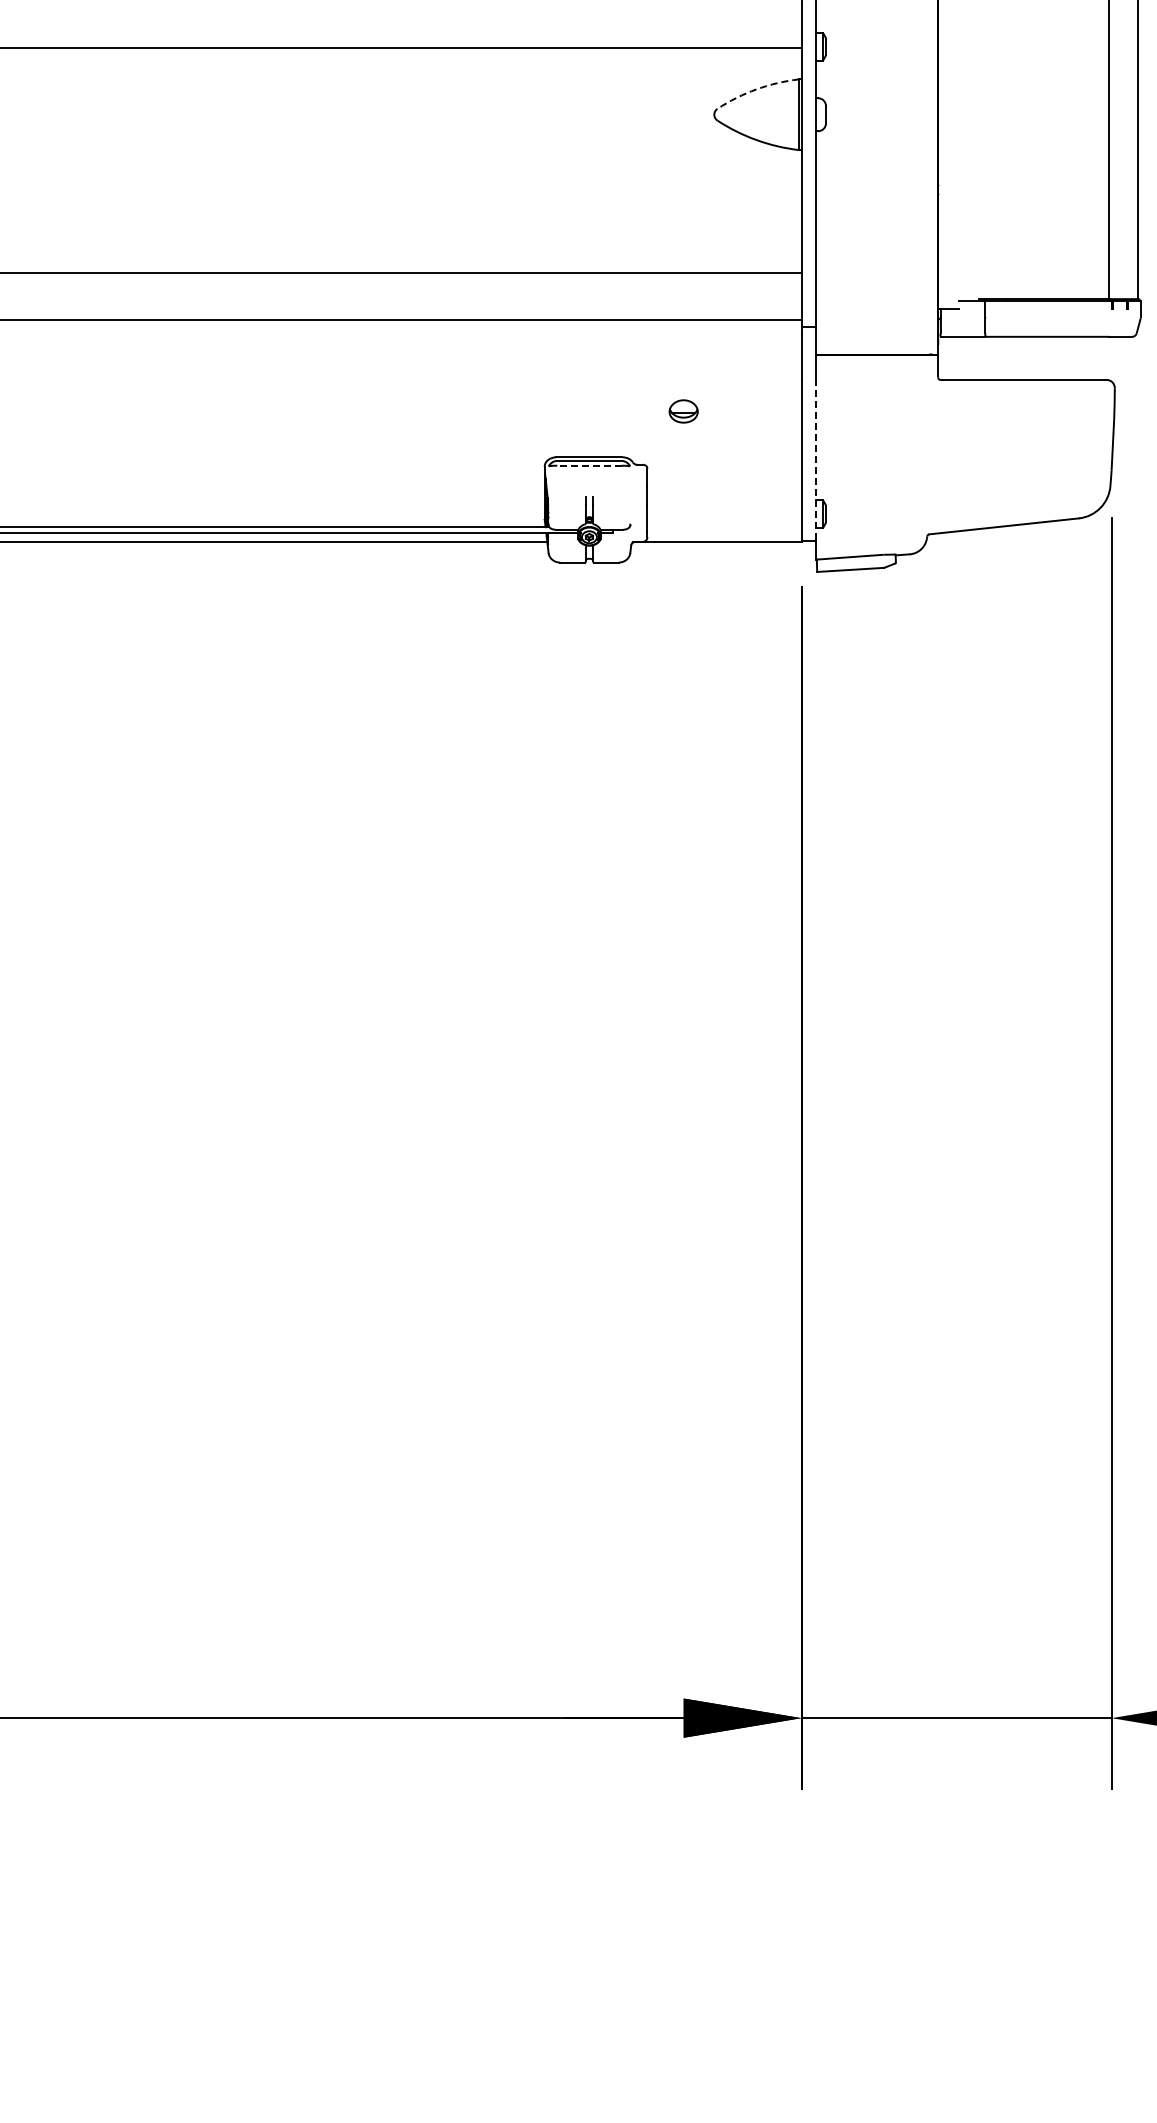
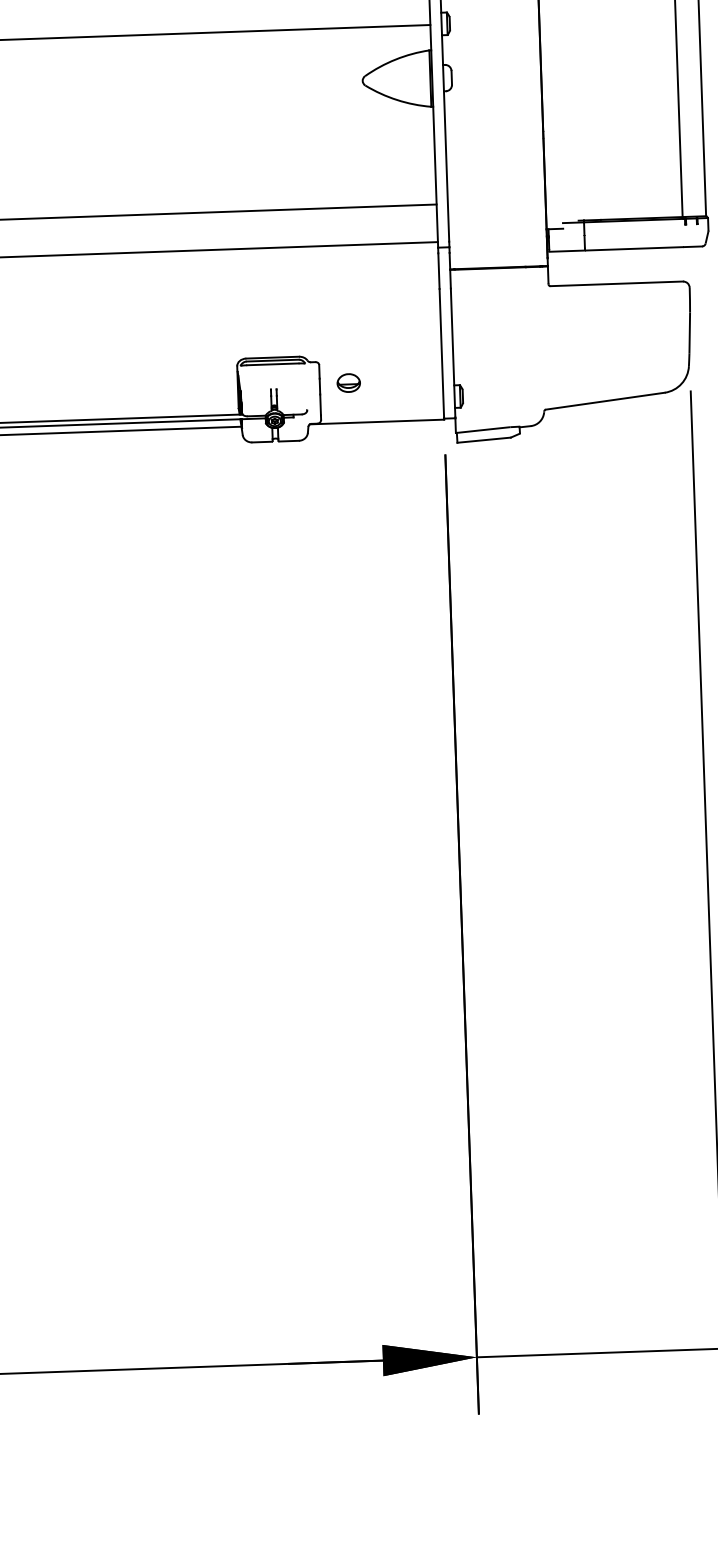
arc: (756, 89) -> (395, 59), dashed -> solid
part: (683, 411) -> (348, 383), moved
line: (815, 459) -> (452, 353), dashed -> solid
line: (588, 465) -> (272, 364), dashed -> solid

